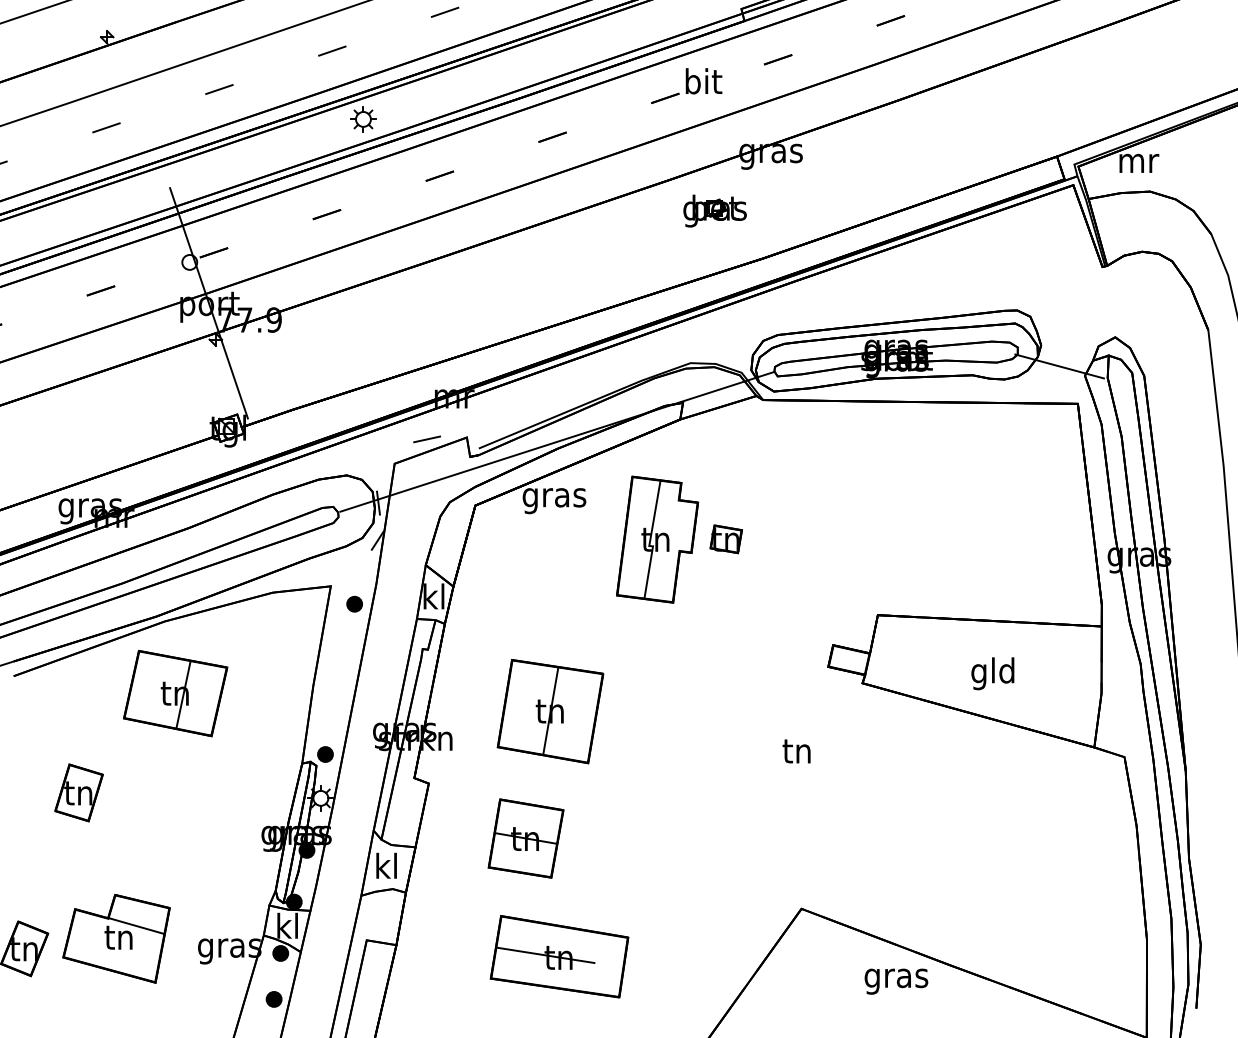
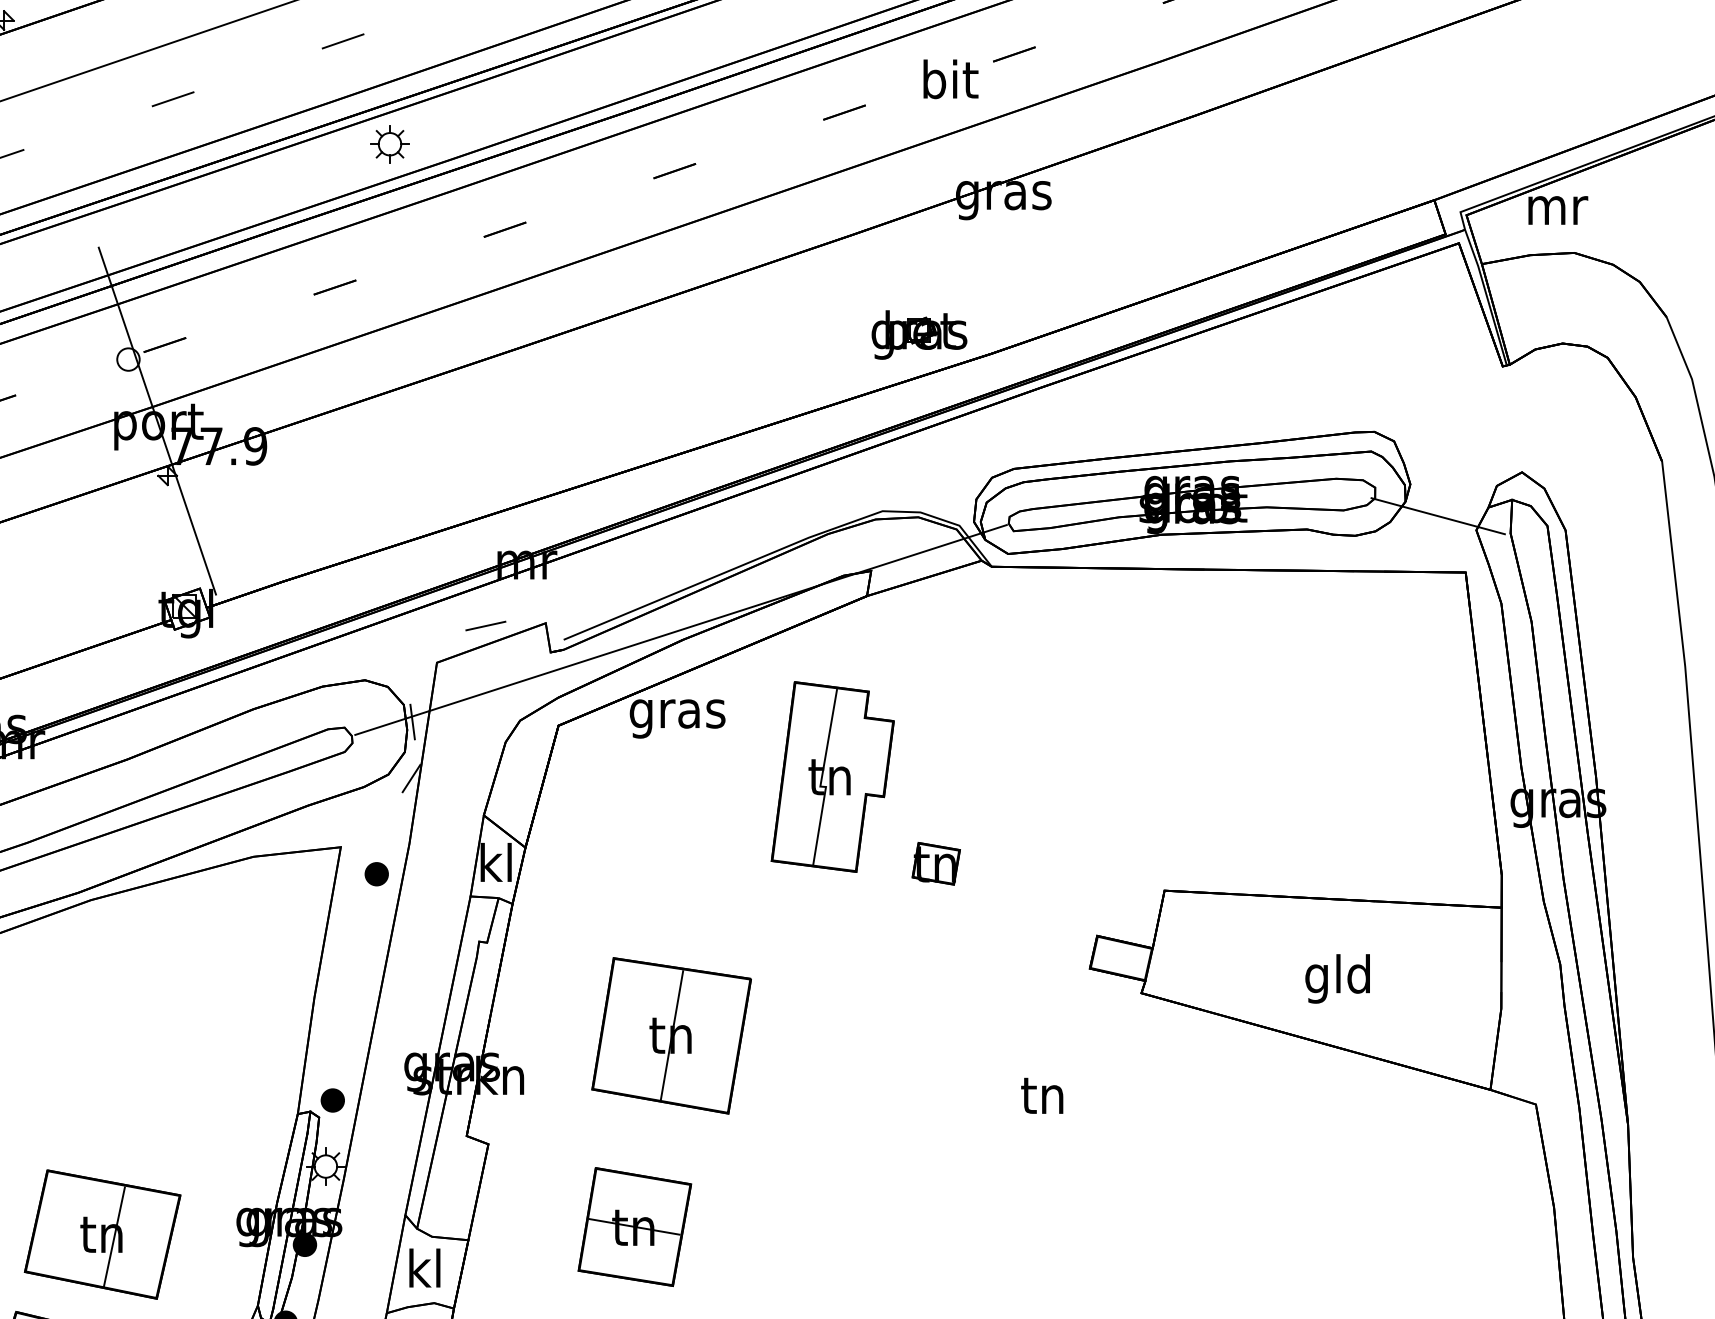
text: (703, 81) -> (950, 79), moved
part: (714, 210) -> (918, 334), moved
part: (725, 539) -> (935, 864), moved
part: (175, 693) -> (102, 1234), moved

